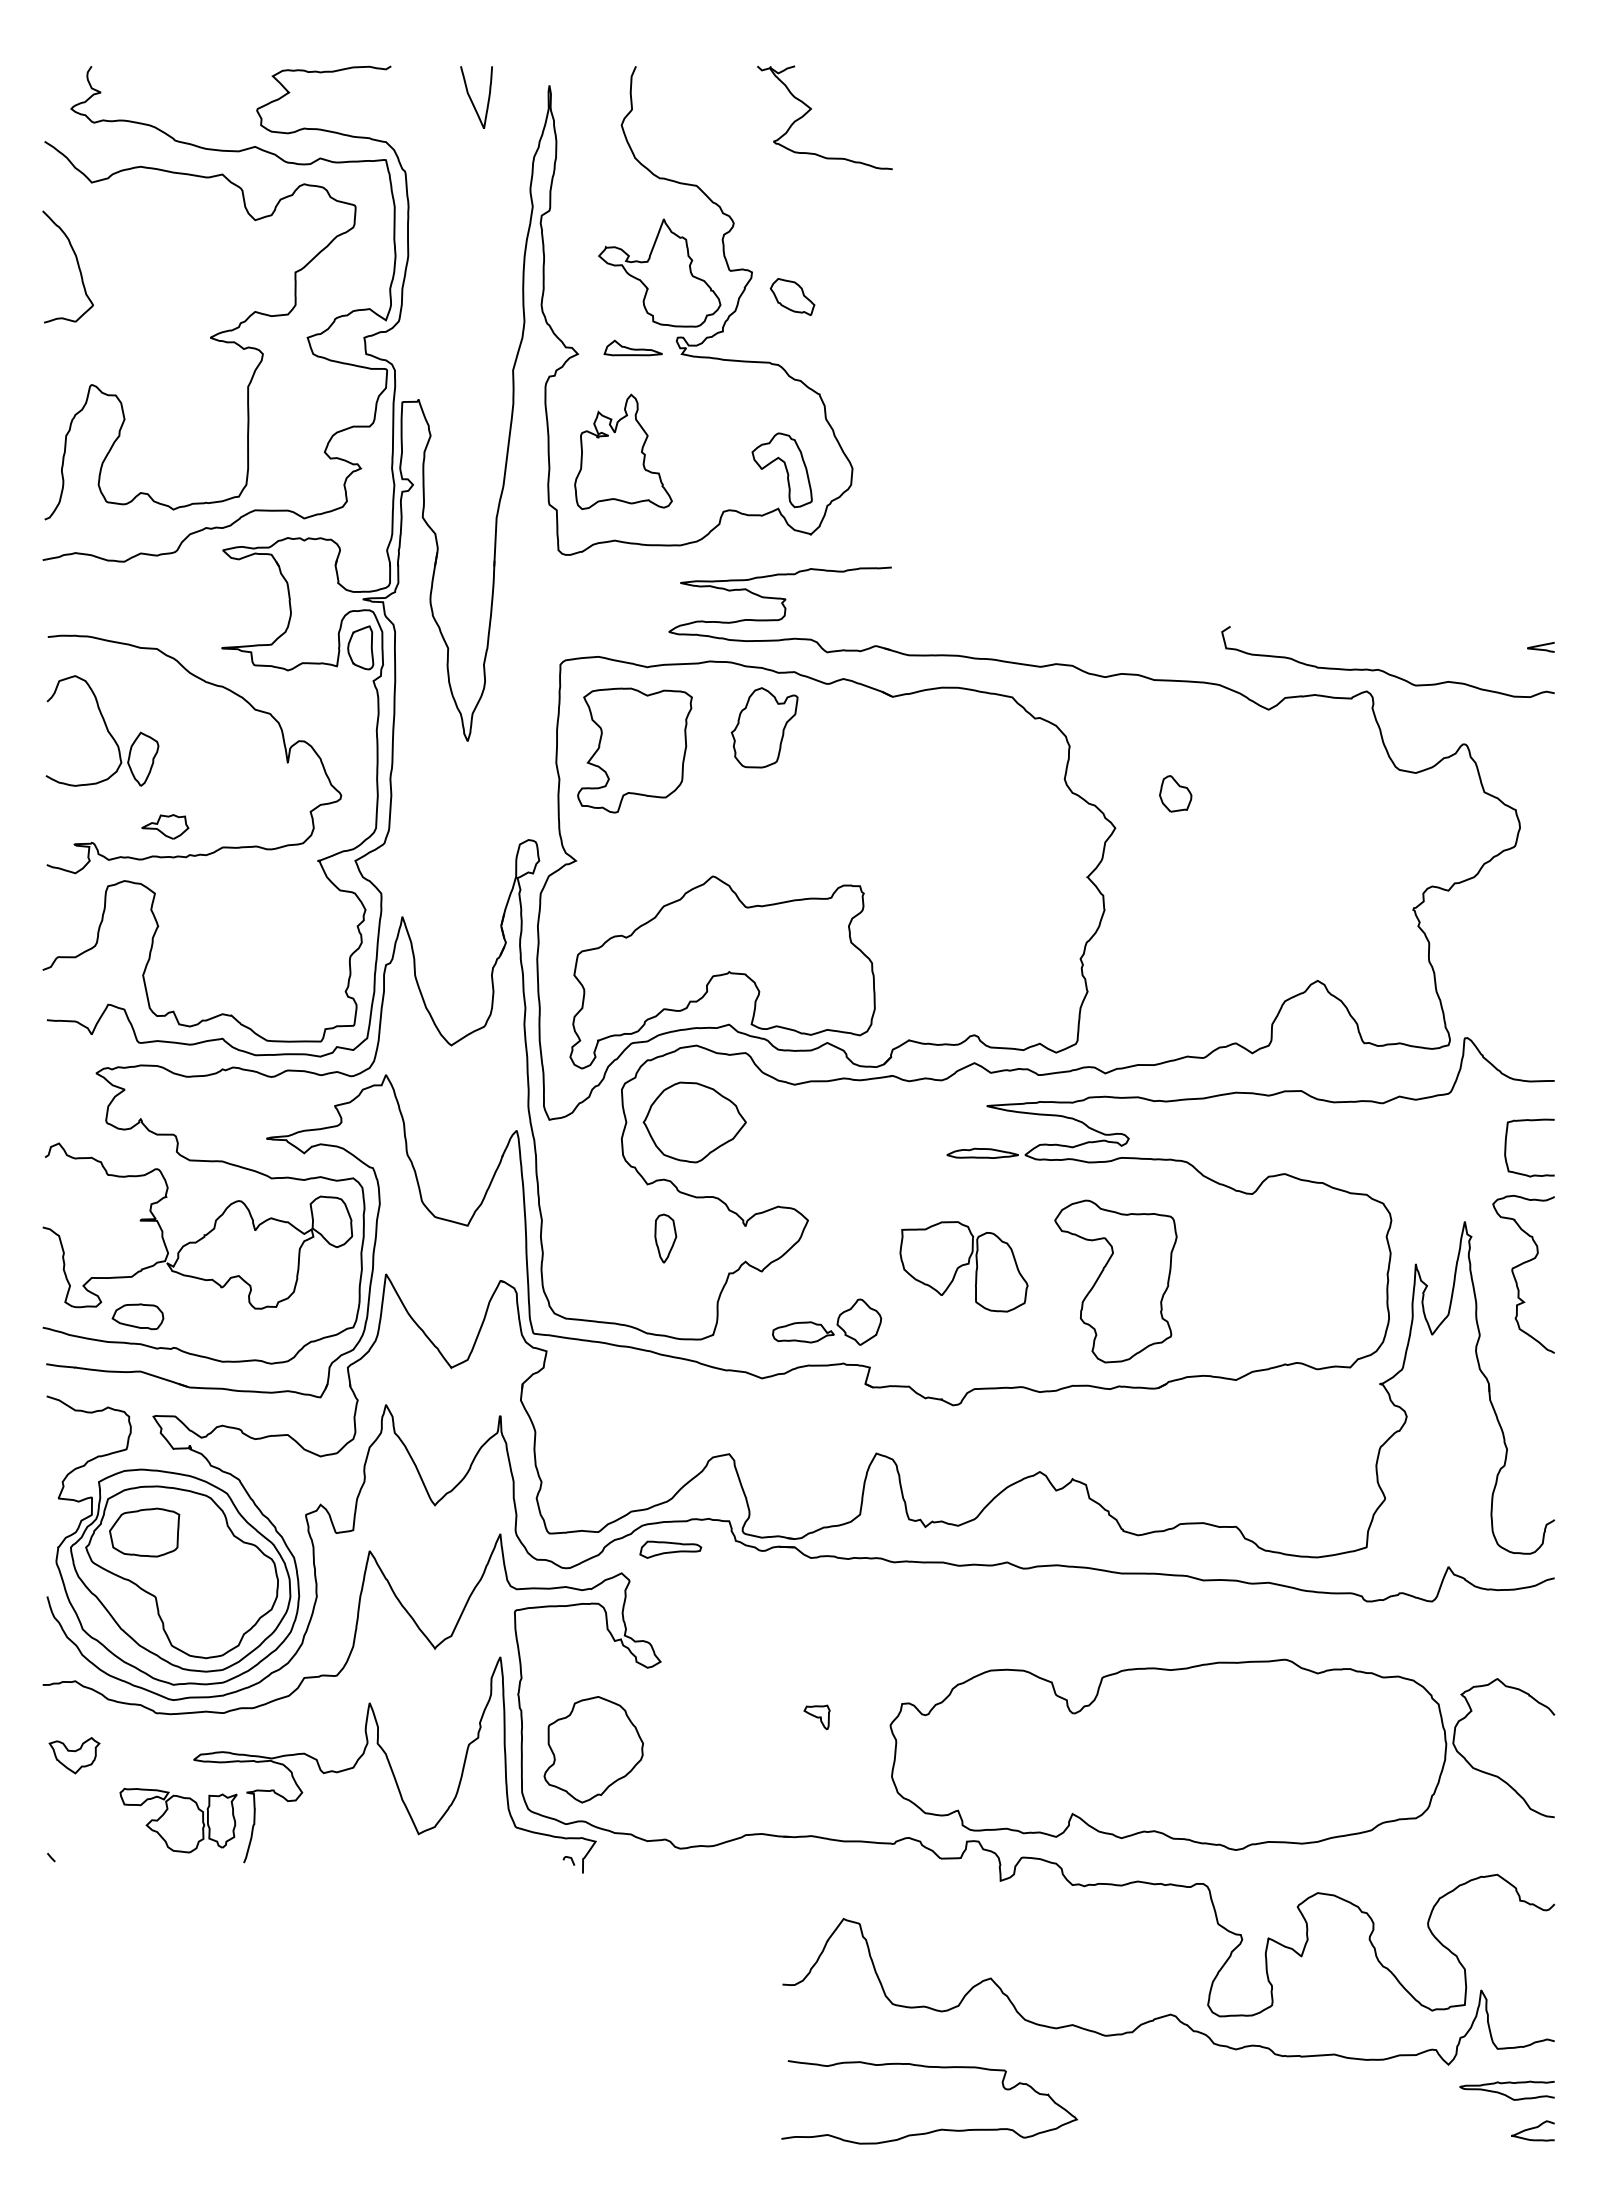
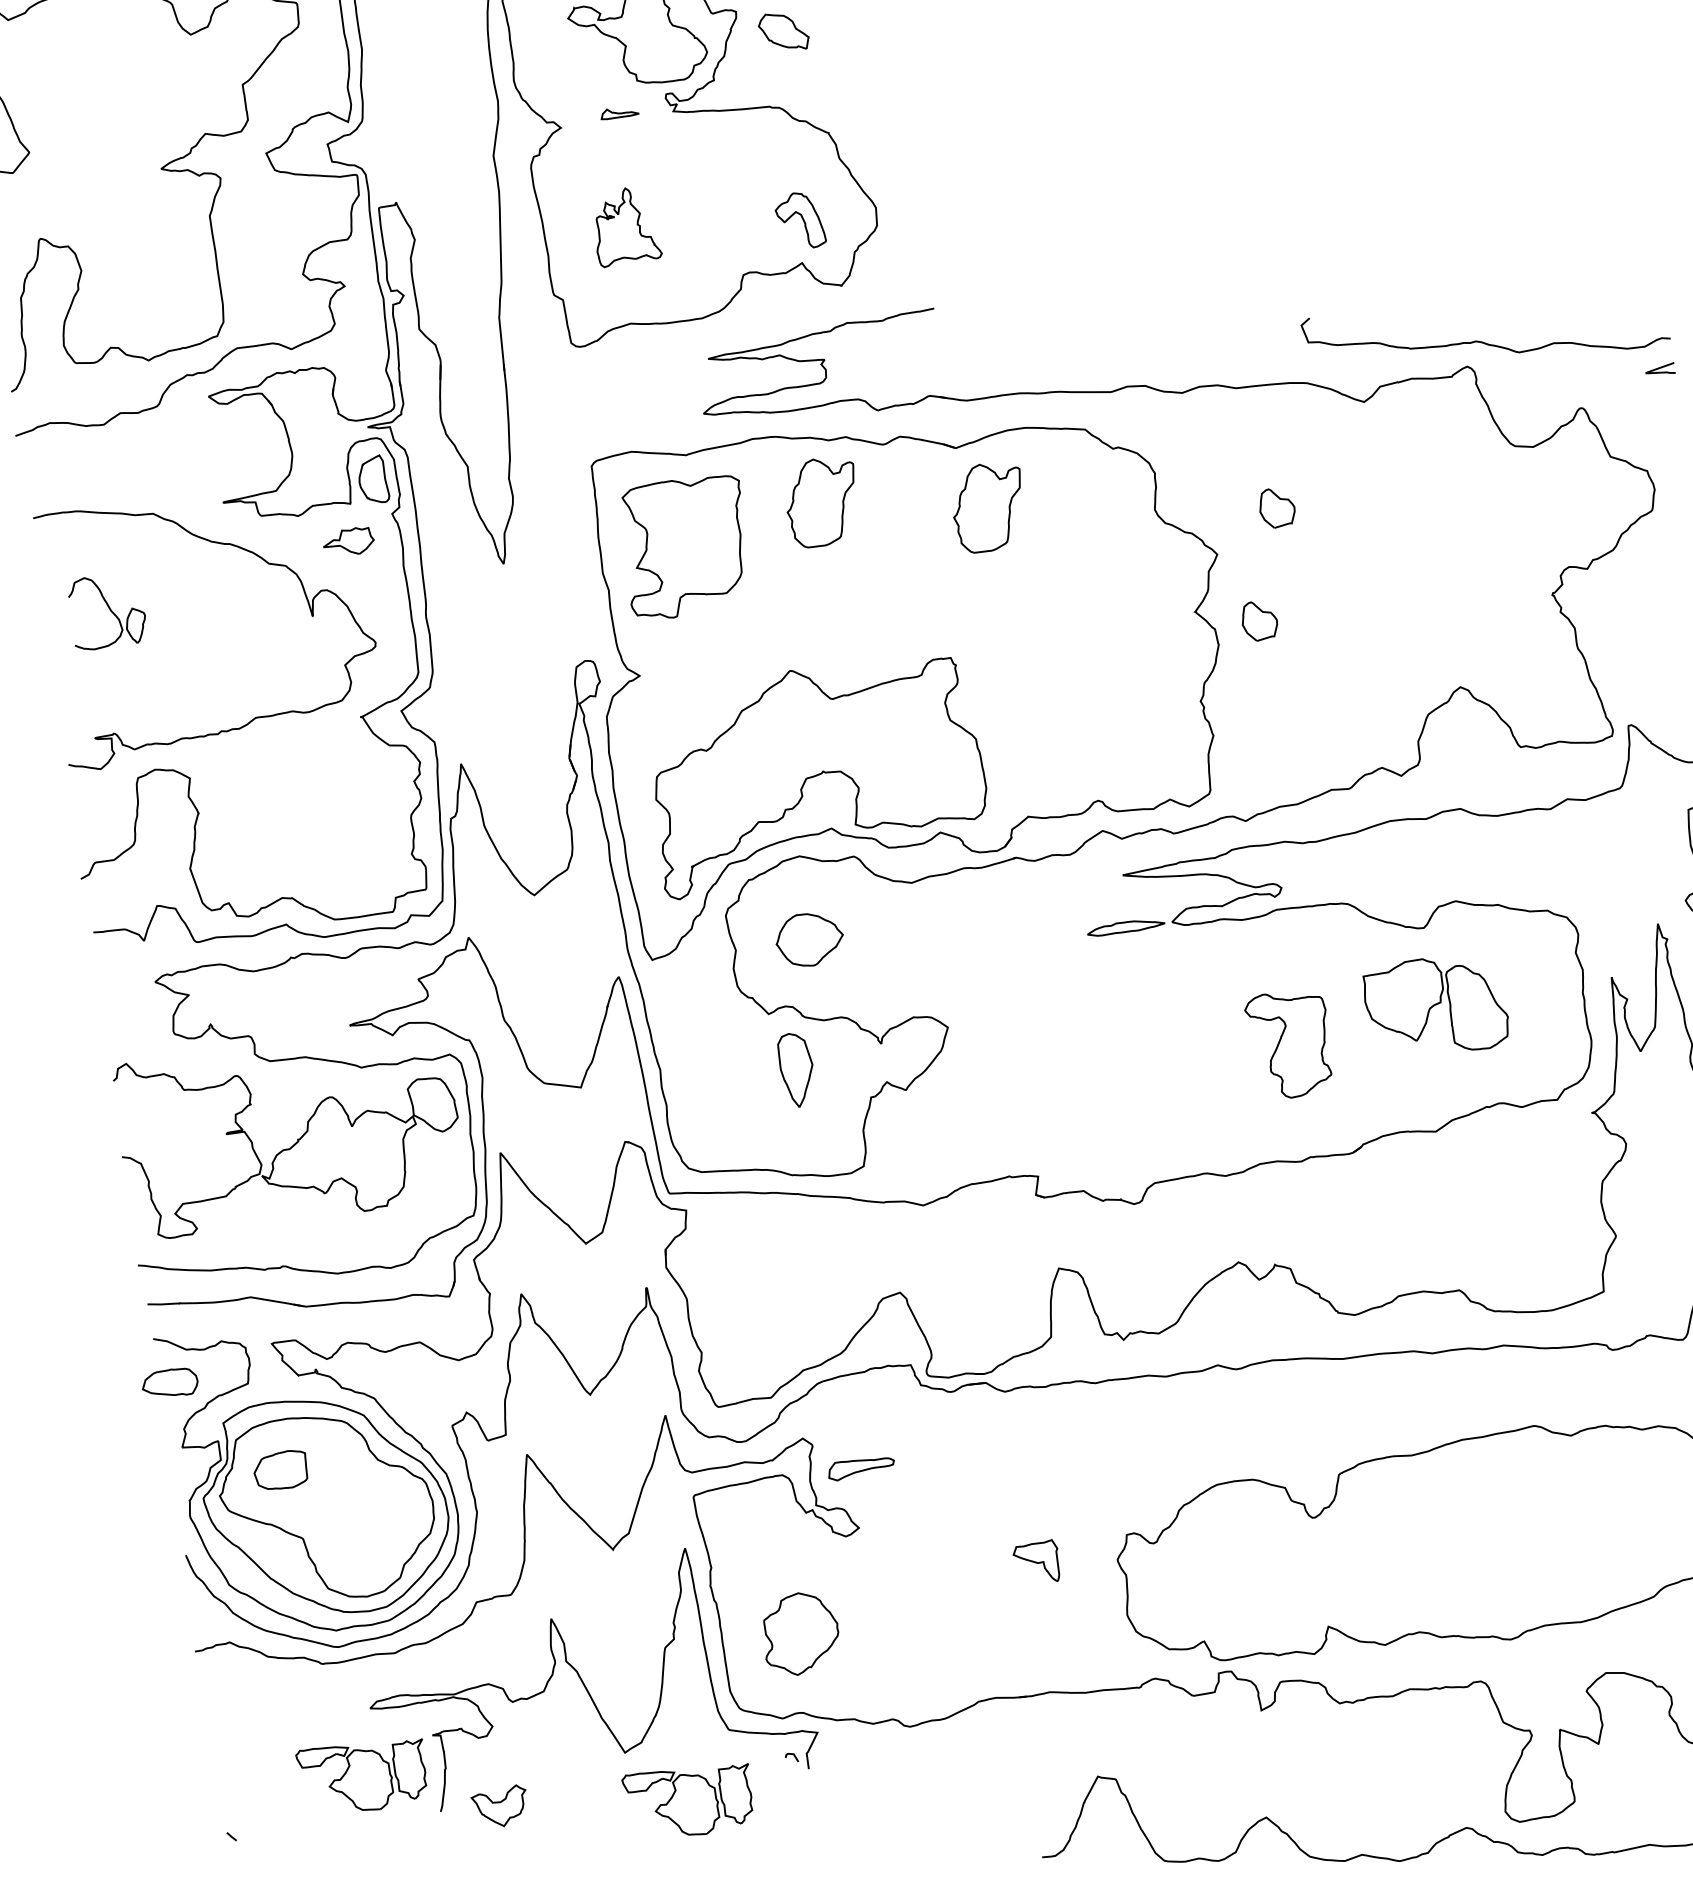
part: (632, 347) -> (618, 112), size x0.6
part: (623, 451) -> (625, 225), size x0.6
part: (781, 470) -> (799, 221), size x0.7
curve: (1540, 646) -> (1659, 369), moved
part: (102, 730) -> (107, 610), size x0.6
part: (914, 754) -> (988, 506), added
part: (165, 826) -> (348, 541), moved
part: (1144, 893) -> (1259, 620), added
part: (694, 1122) -> (809, 939), size x0.6
part: (665, 1238) -> (796, 1069), size x1.4
part: (963, 1266) -> (1435, 1006), moved
part: (1115, 1281) -> (1289, 1044), size x0.6
part: (137, 1316) -> (169, 1383), moved
part: (827, 1321) -> (985, 1133), removed
part: (144, 1532) -> (280, 1470), size x0.7
part: (670, 1549) -> (861, 1467), moved
part: (816, 1717) -> (1036, 1563), size x1.6
part: (593, 1749) -> (800, 1633), size x0.7
part: (74, 1755) -> (500, 1806), moved
part: (470, 1886) -> (689, 1801), added

